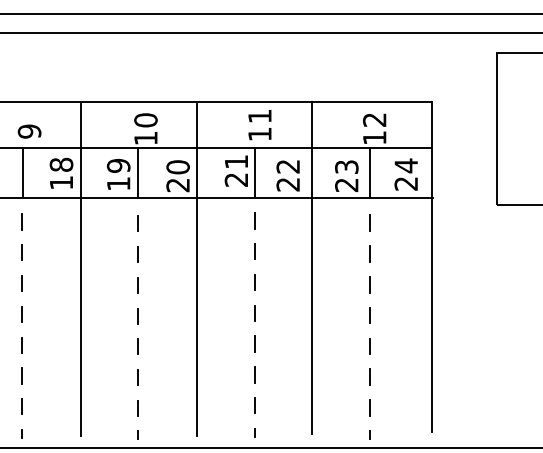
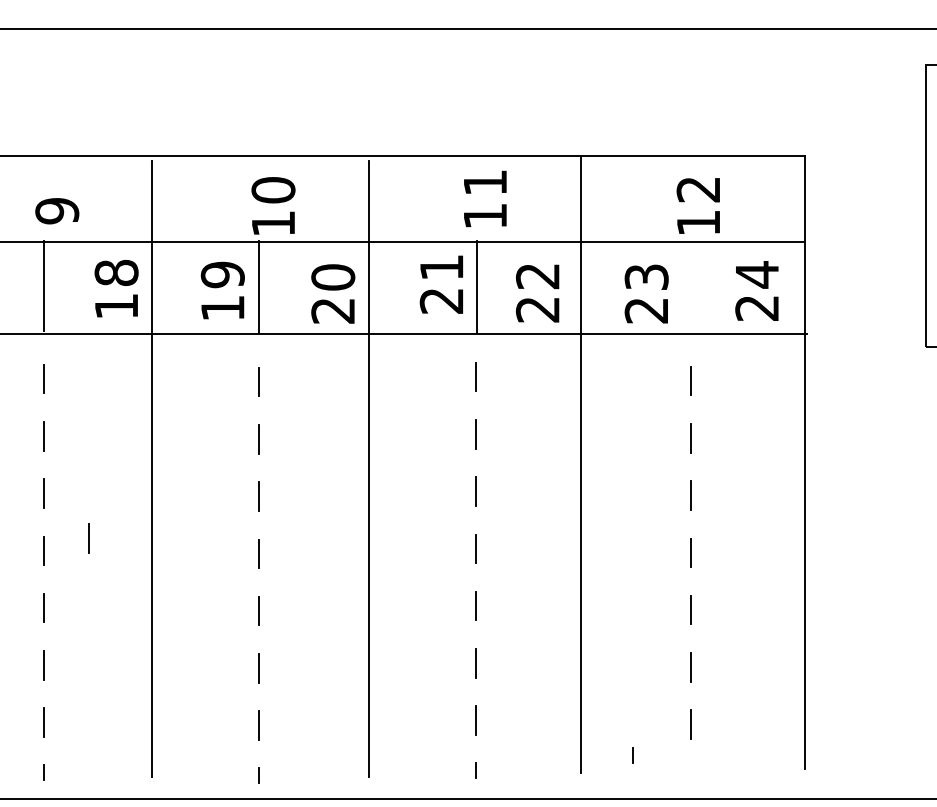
line: (370, 172) -> (690, 287), removed
line: (45, 307) -> (86, 537), added
line: (369, 434) -> (631, 755), moved

